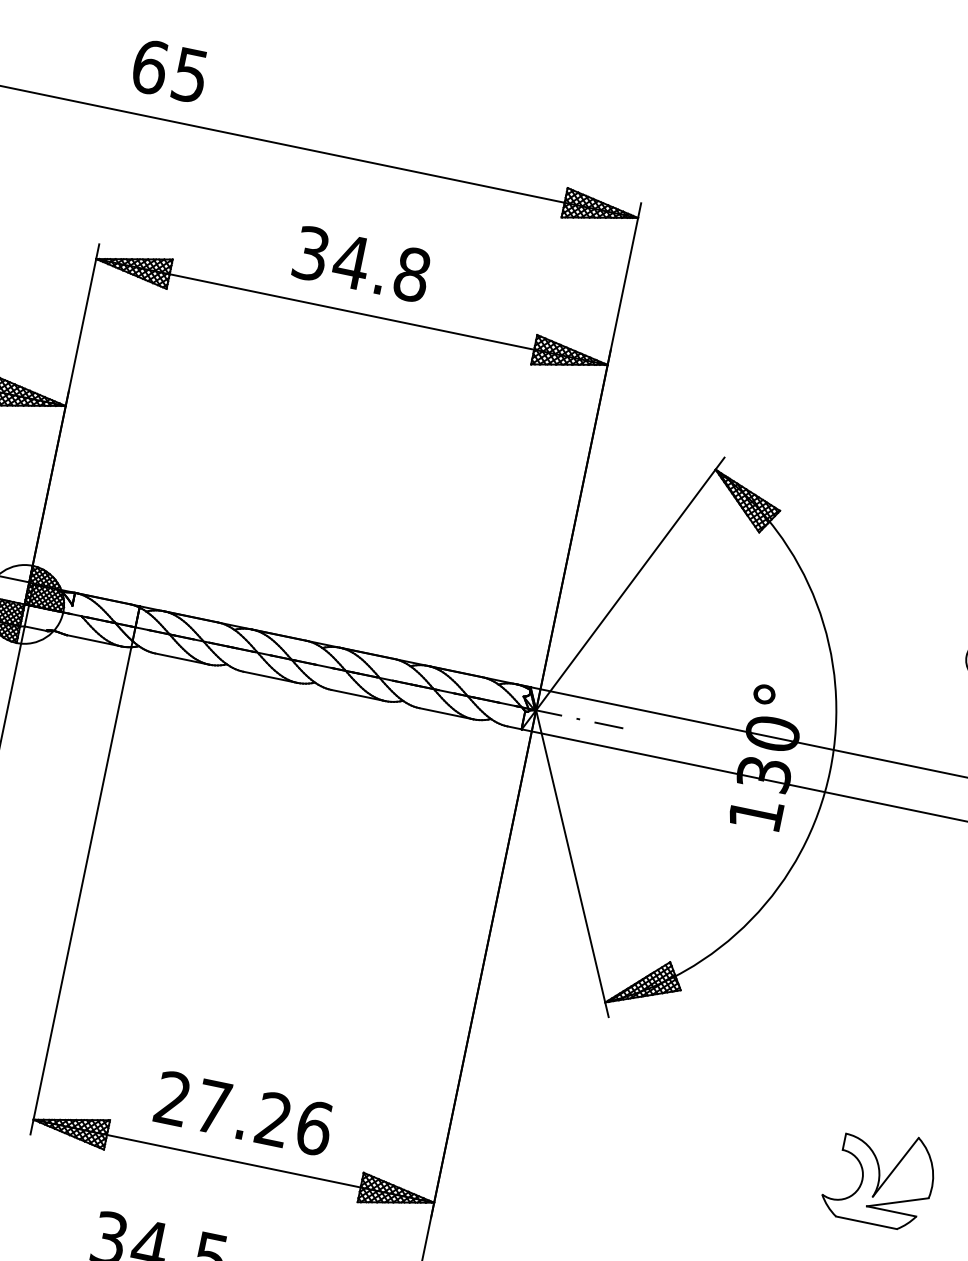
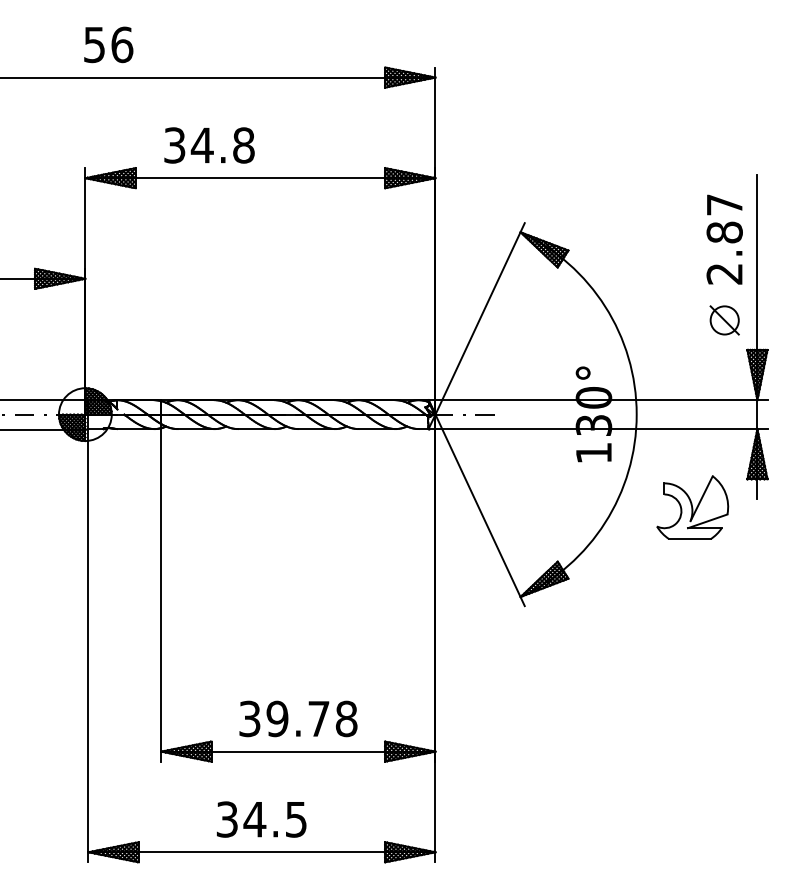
text: (170, 70) -> (108, 44), 65 -> 56
text: (361, 264) -> (209, 145), moved
text: (244, 1112) -> (298, 718), 27.26 -> 39.78
part: (879, 1177) -> (692, 507), moved

